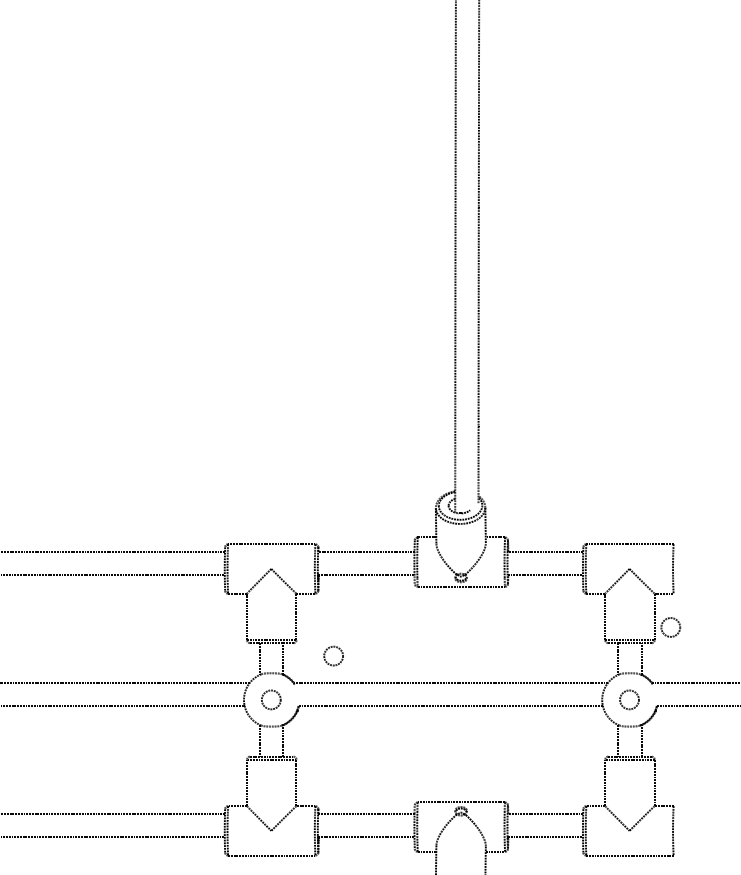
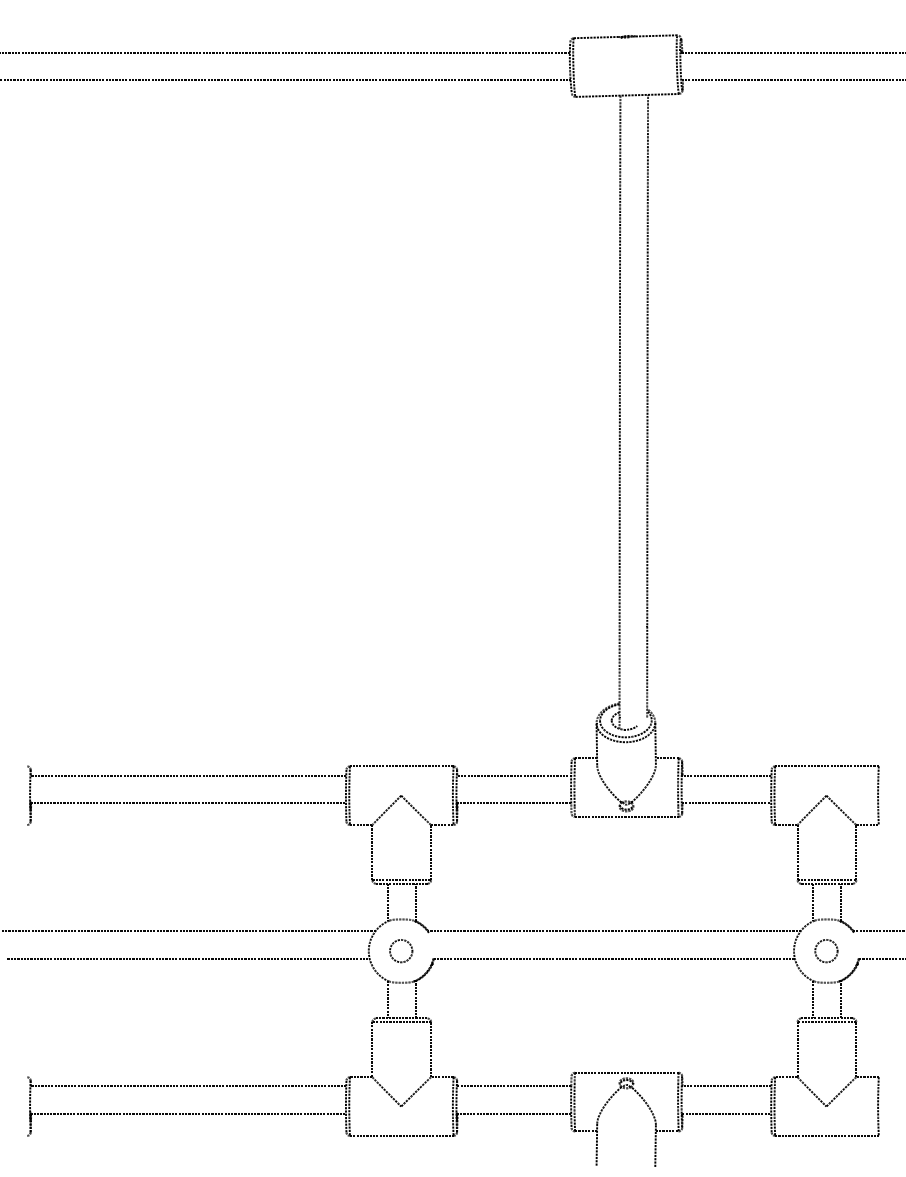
circle: (670, 627) -> (875, 865), removed
circle: (333, 656) -> (475, 899), removed

